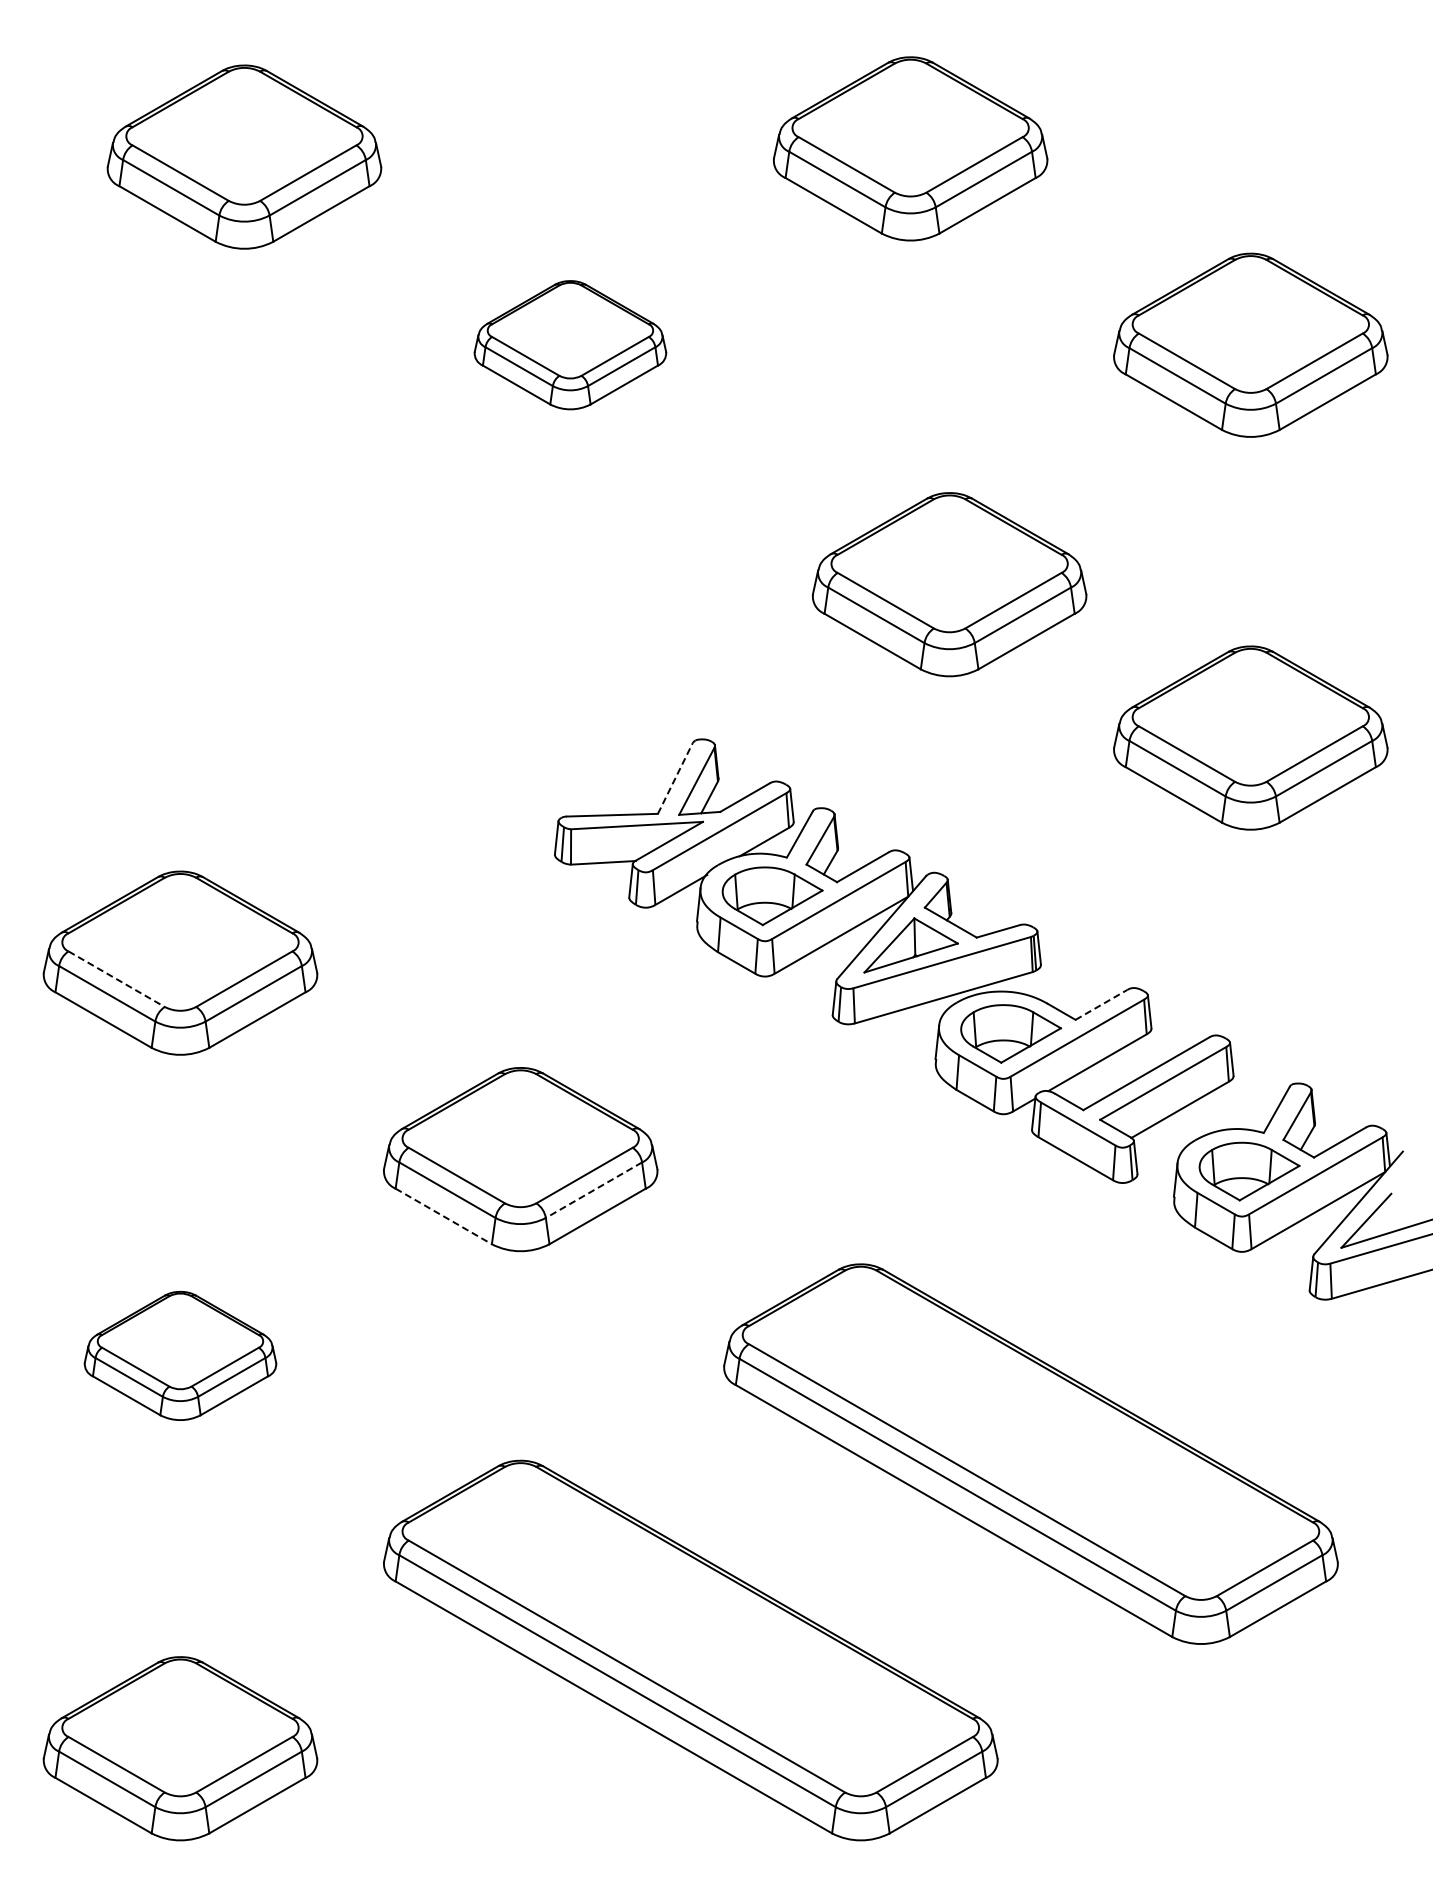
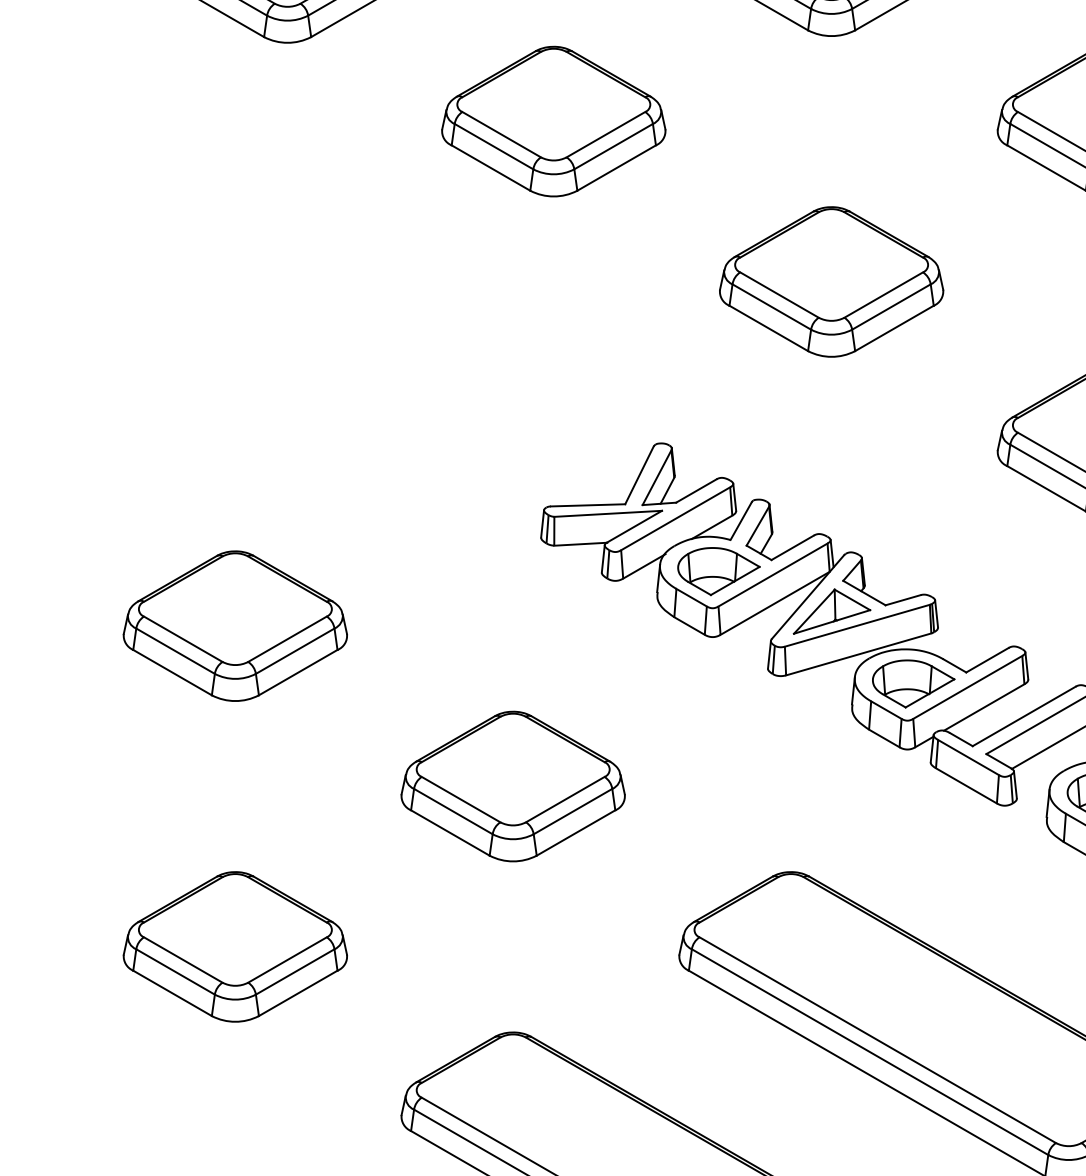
part: (570, 344) -> (553, 120), size x1.43
part: (949, 584) -> (831, 281), moved
line: (675, 778) -> (639, 475), dashed -> solid
line: (116, 979) -> (183, 639), dashed -> solid
line: (1101, 1004) -> (987, 659), dashed -> solid
line: (593, 1190) -> (572, 811), dashed -> solid
line: (443, 1216) -> (450, 833), dashed -> solid
part: (180, 1355) -> (235, 946), size x1.43

